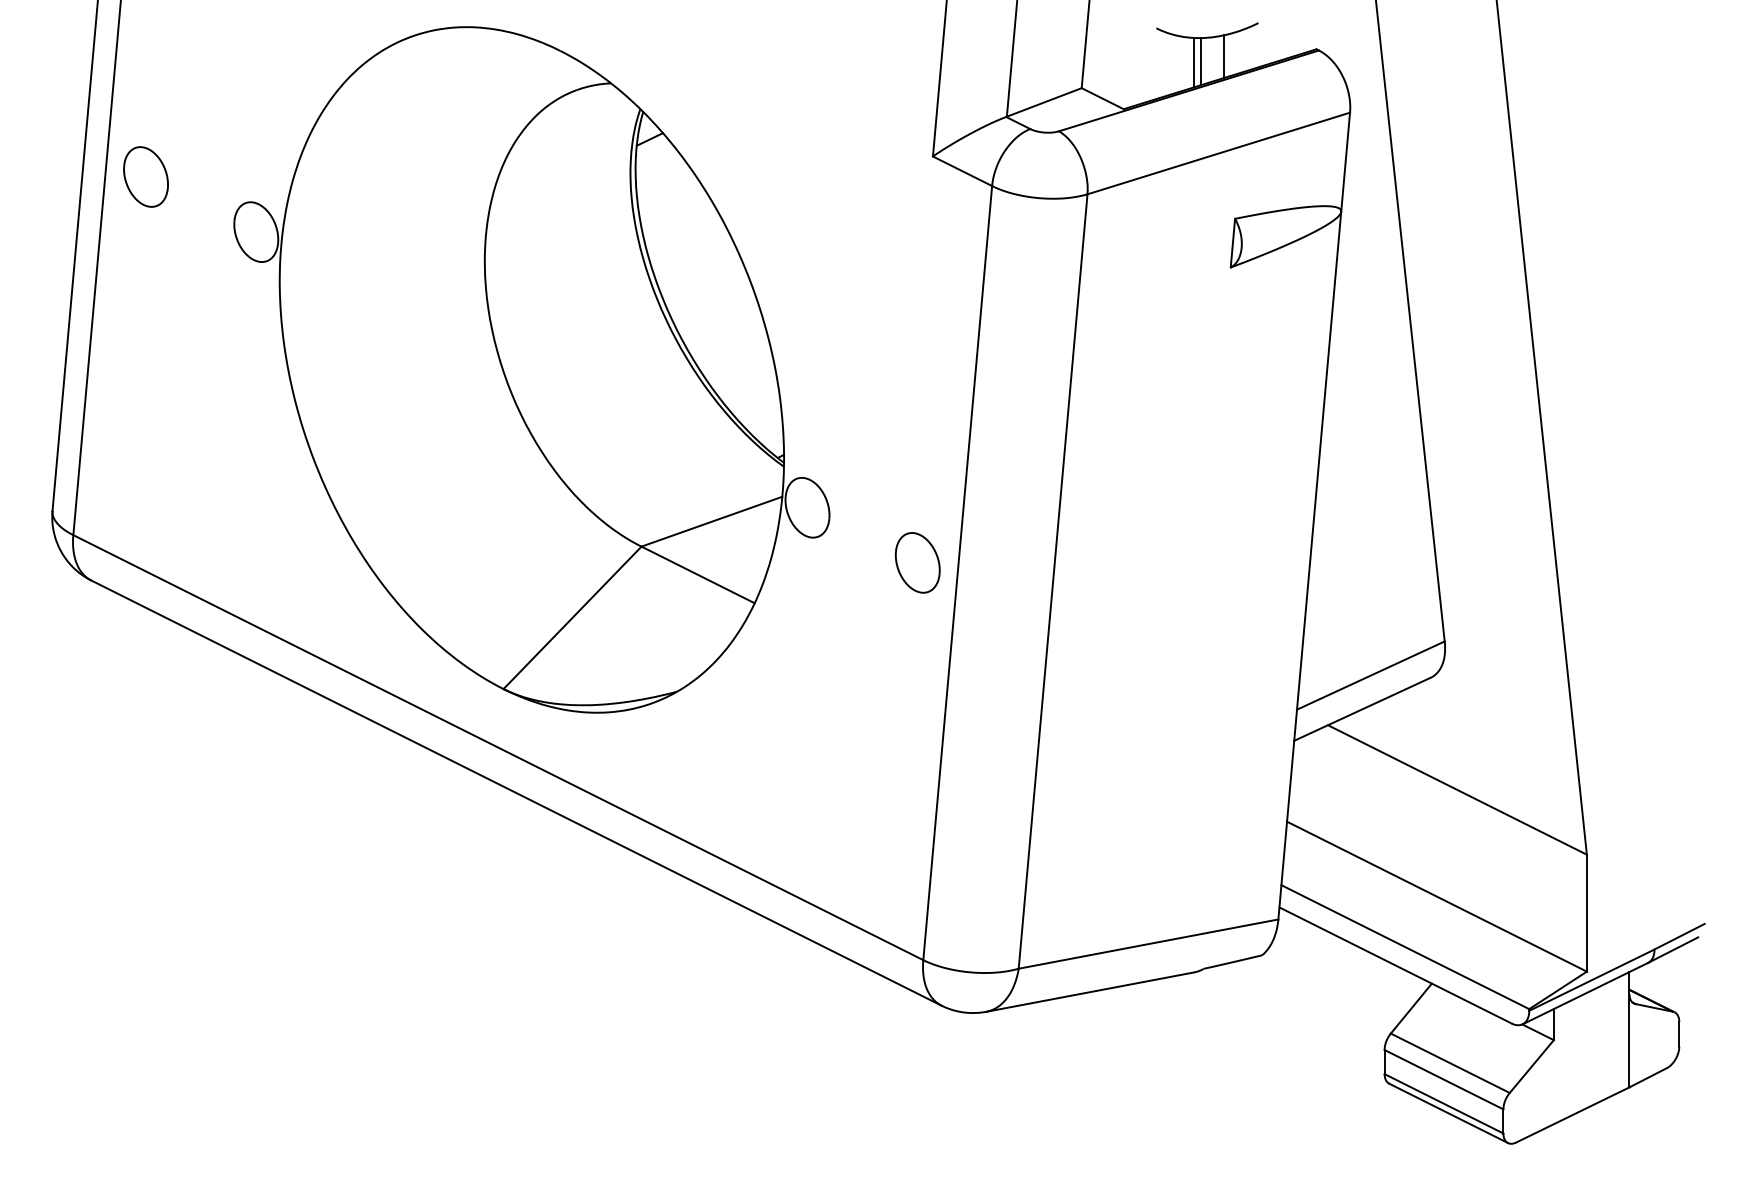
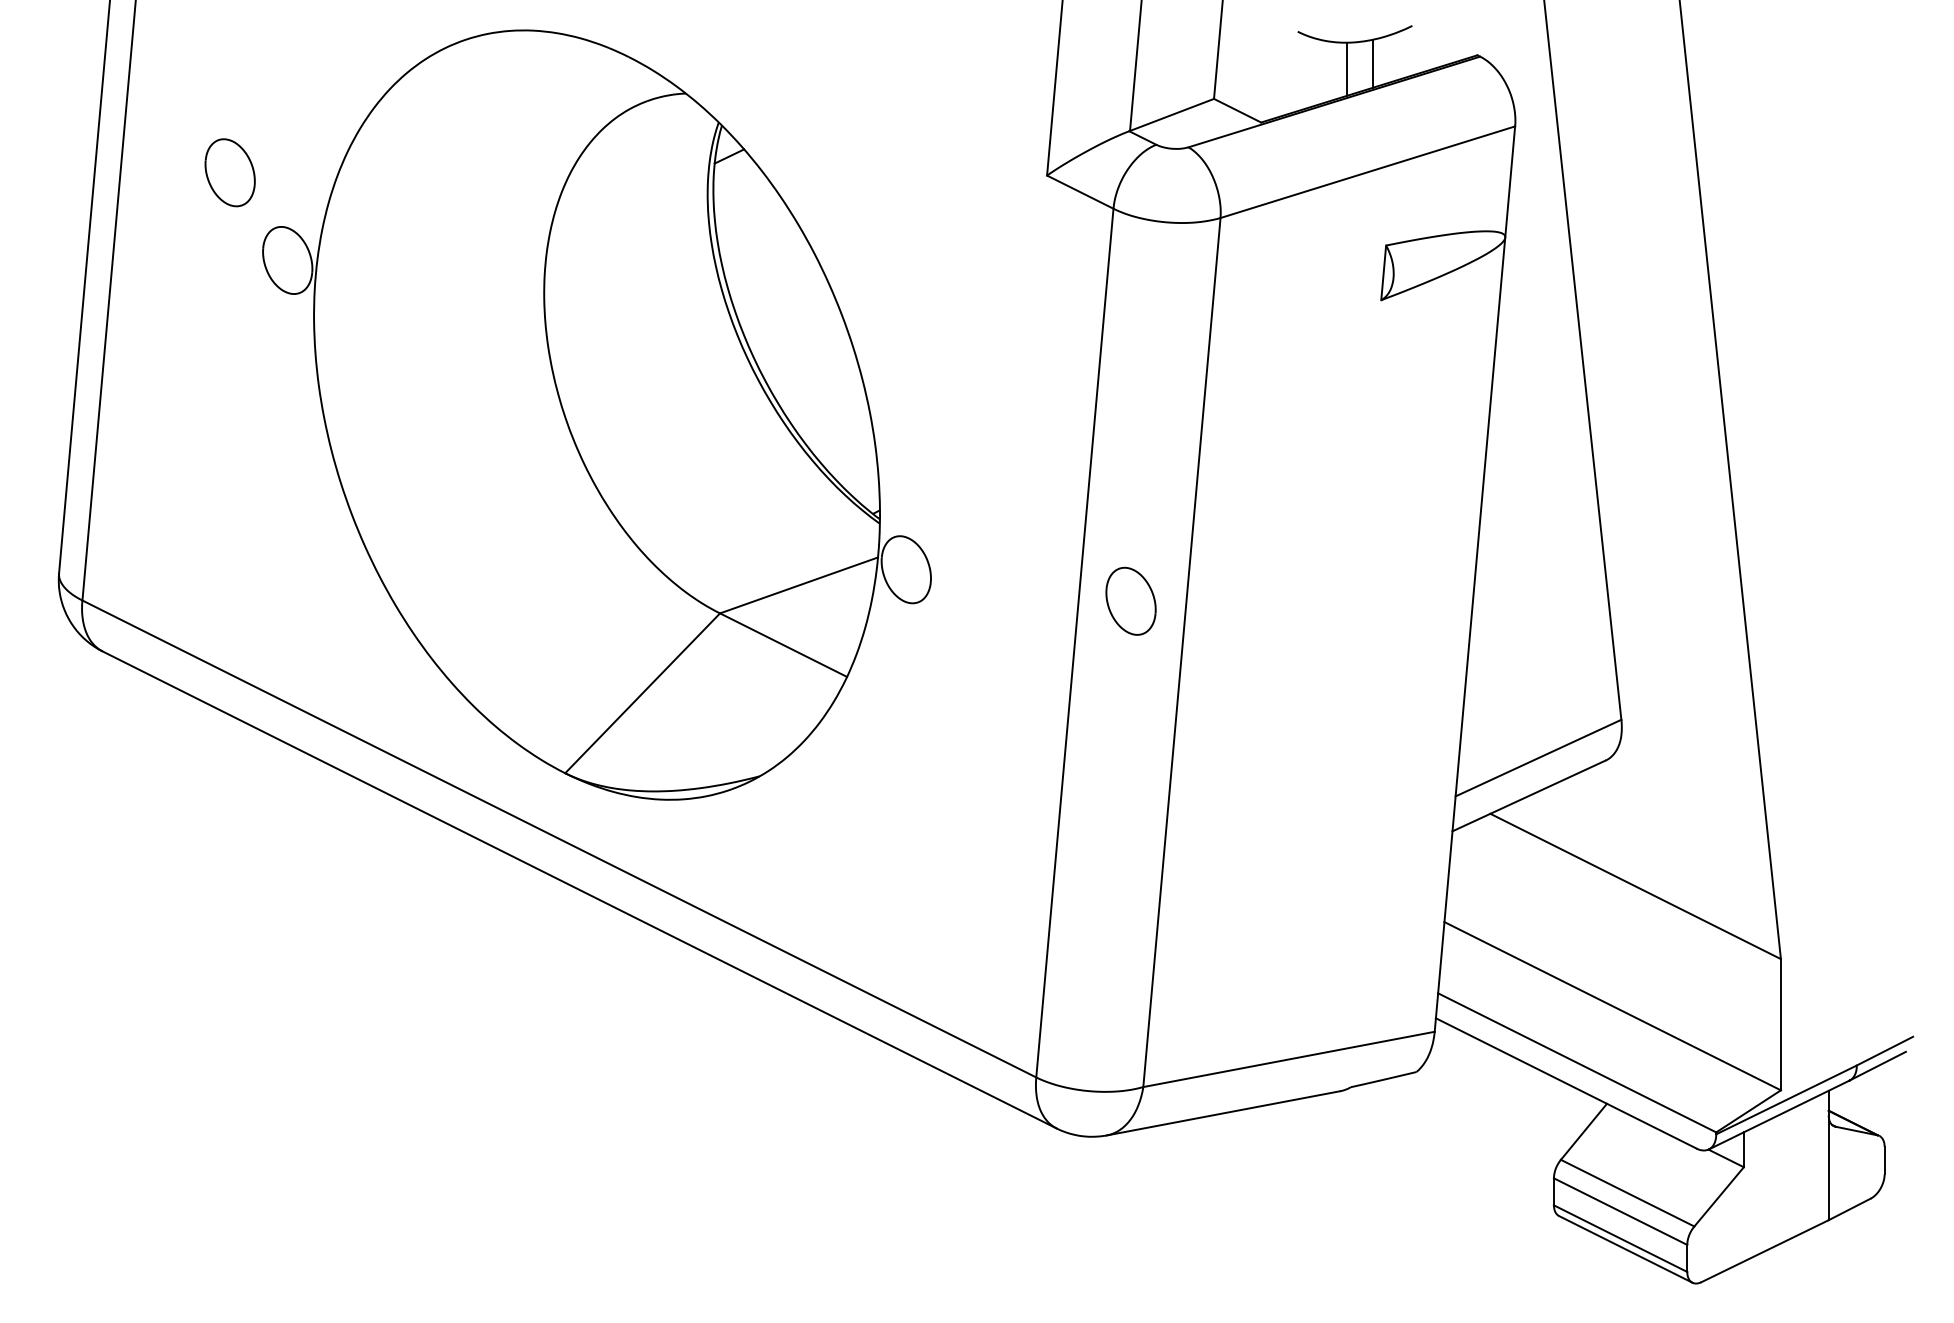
line: (1194, 62) -> (1340, 70), removed
part: (145, 176) -> (229, 172), moved
part: (917, 562) -> (1130, 600), moved

